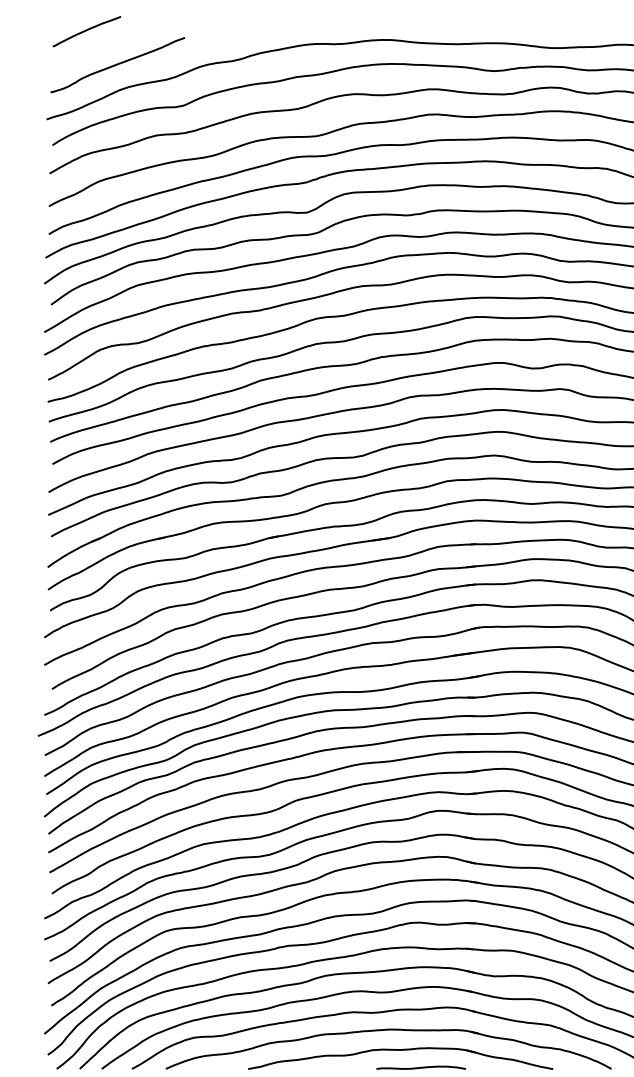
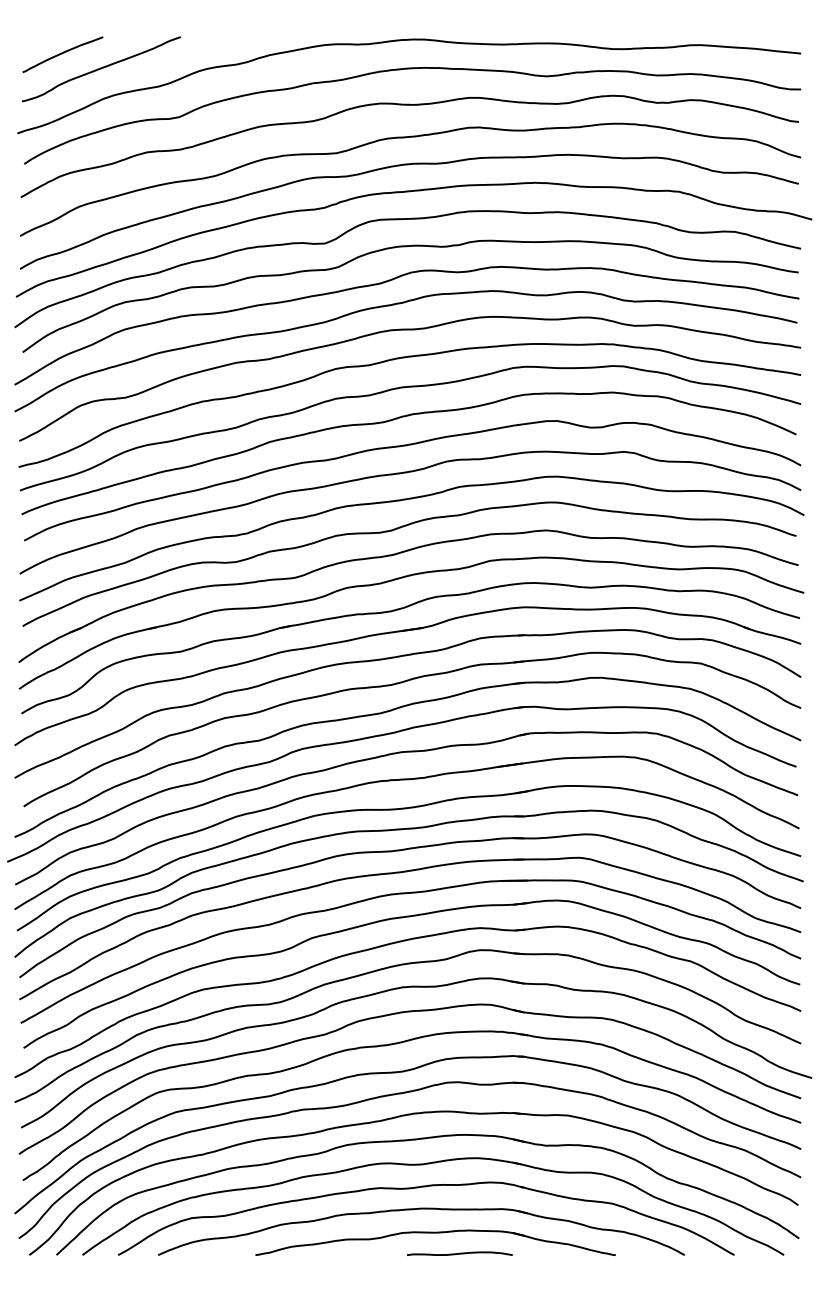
curve: (86, 31) -> (62, 54), moved

